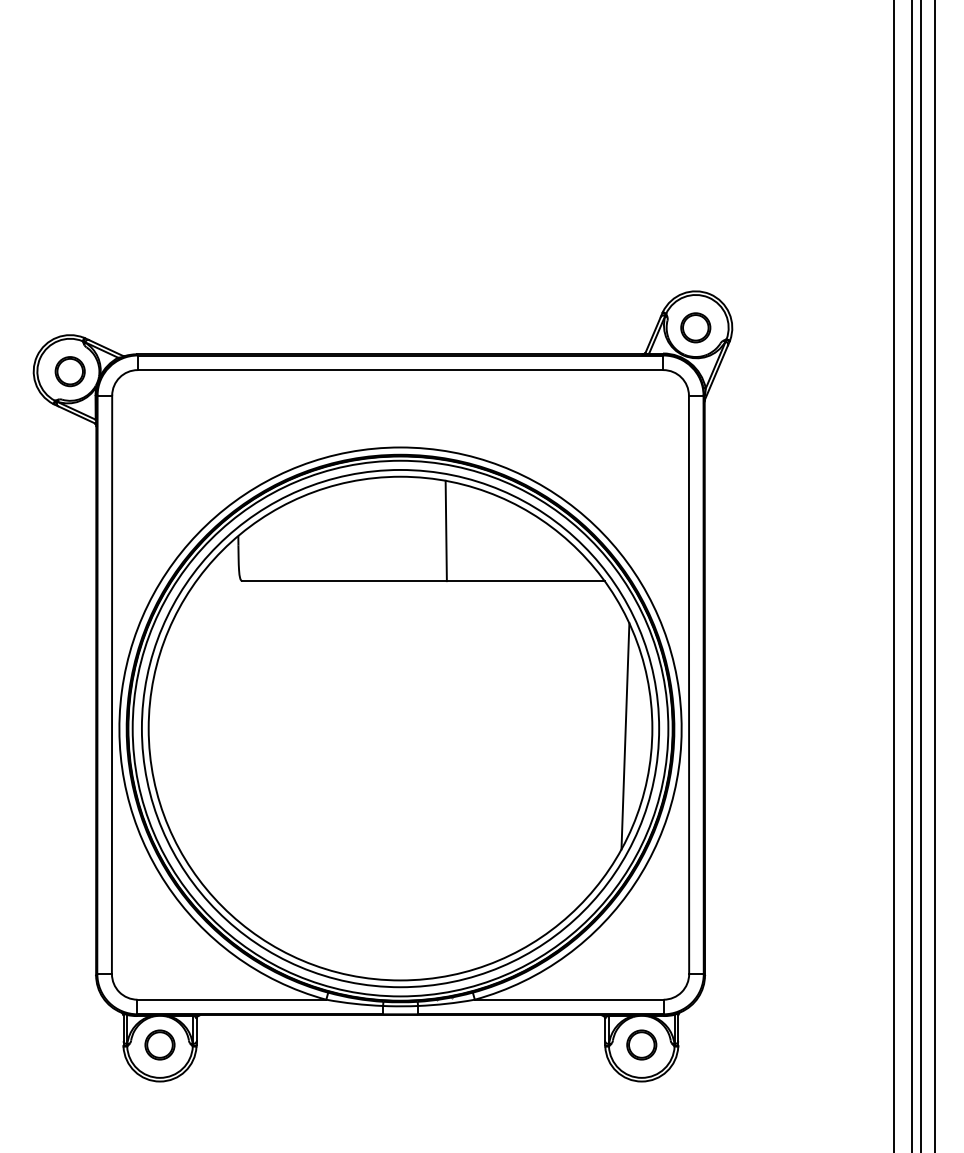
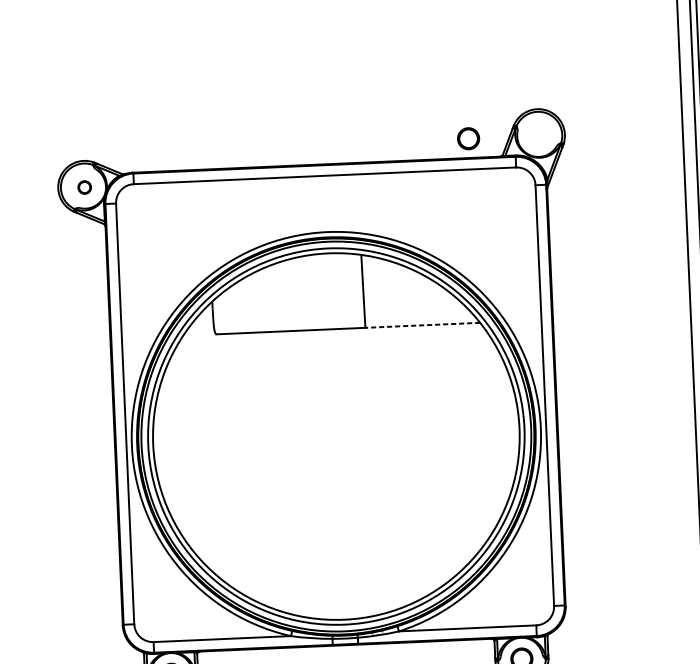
part: (695, 327) -> (468, 138), moved
part: (69, 371) -> (84, 187), size x0.6
line: (525, 581) -> (422, 325), solid -> dashed
line: (625, 736) -> (500, 435), removed

